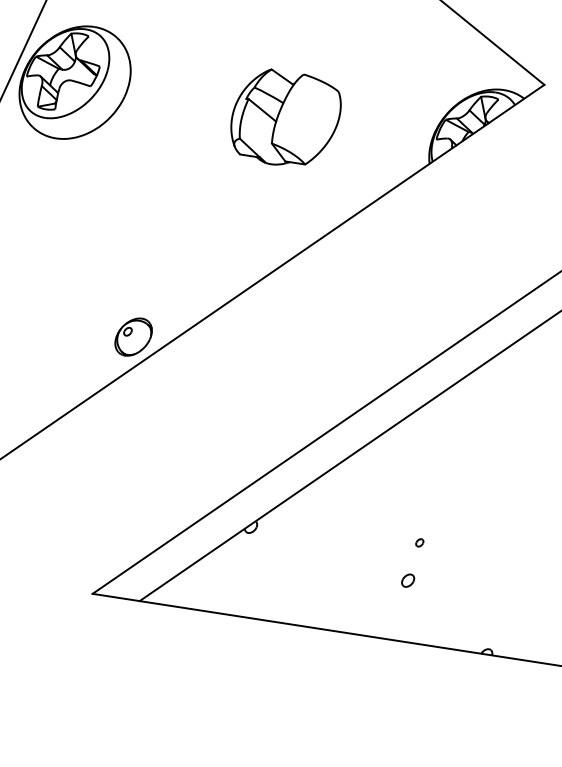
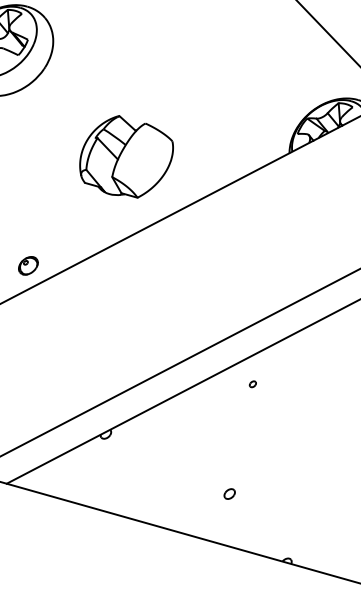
part: (285, 116) -> (126, 156), moved
part: (133, 336) -> (28, 265), size x0.6
part: (419, 542) -> (252, 383), moved

